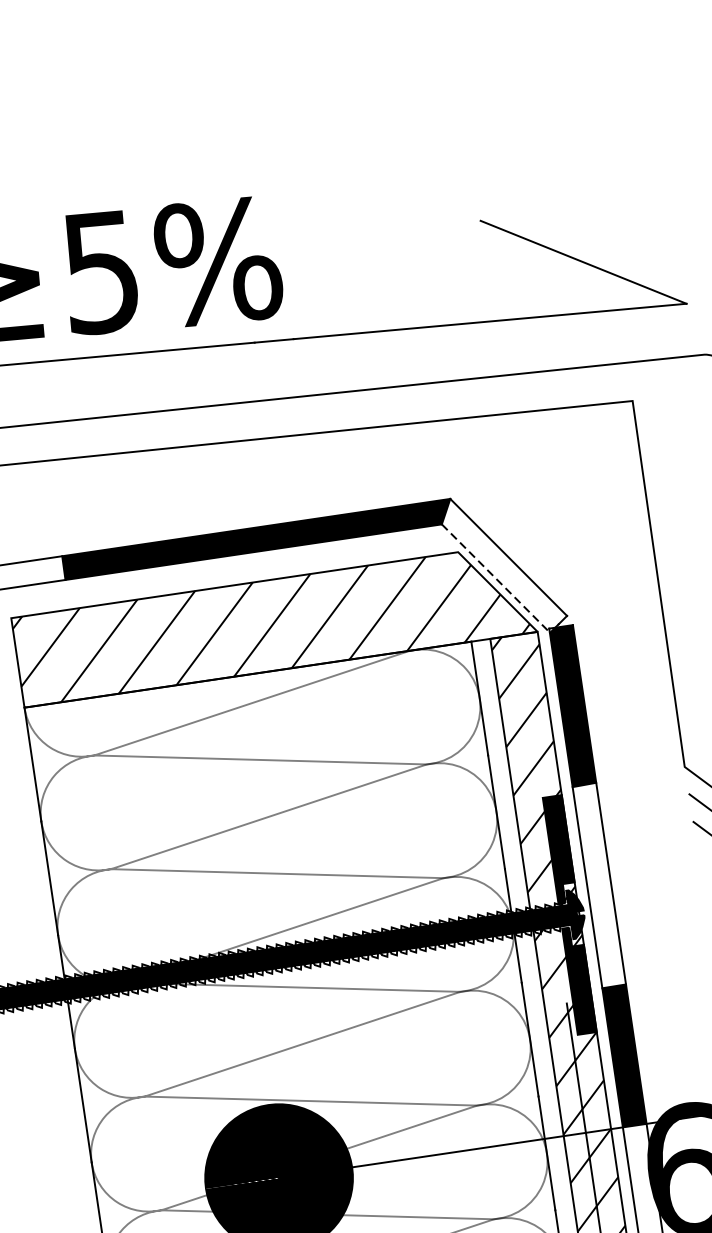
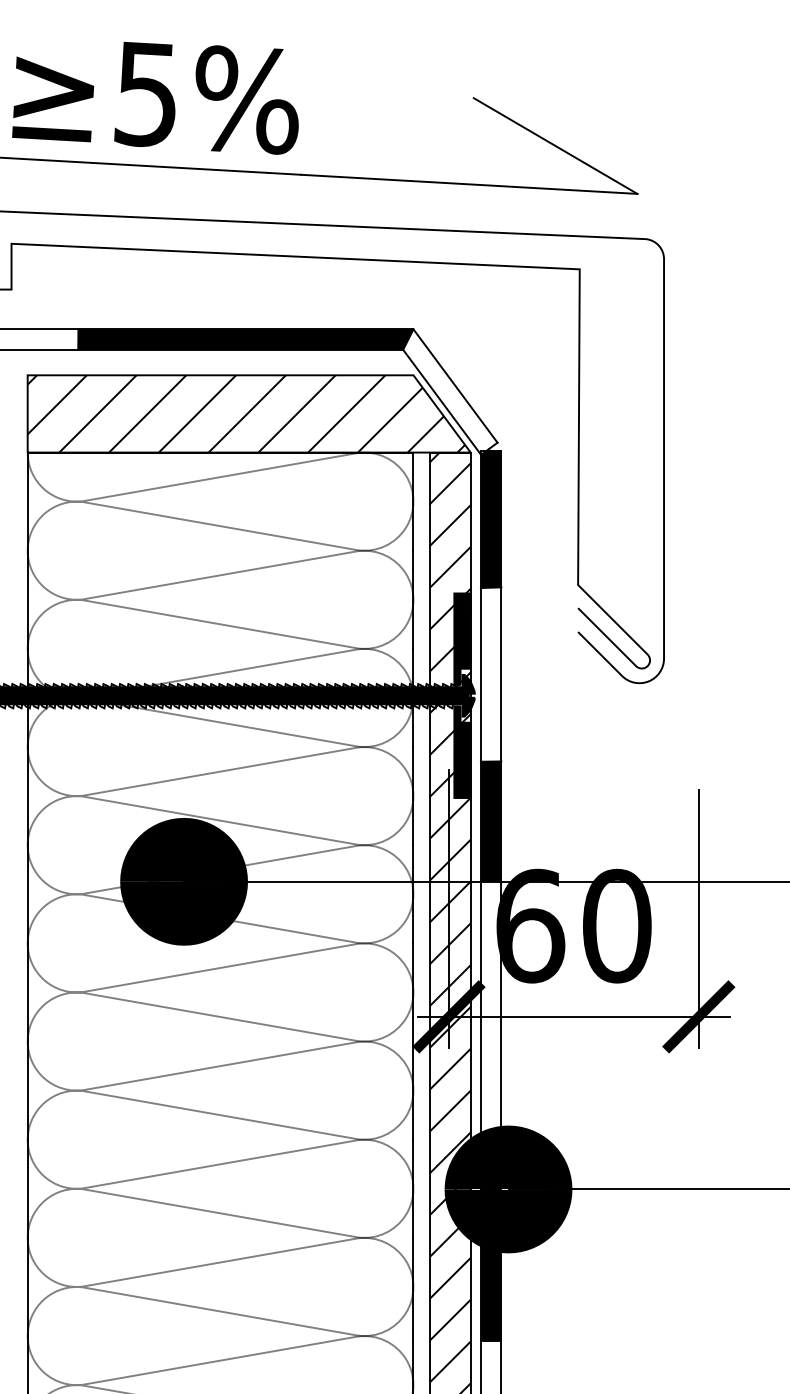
line: (496, 578) -> (442, 402), dashed -> solid

